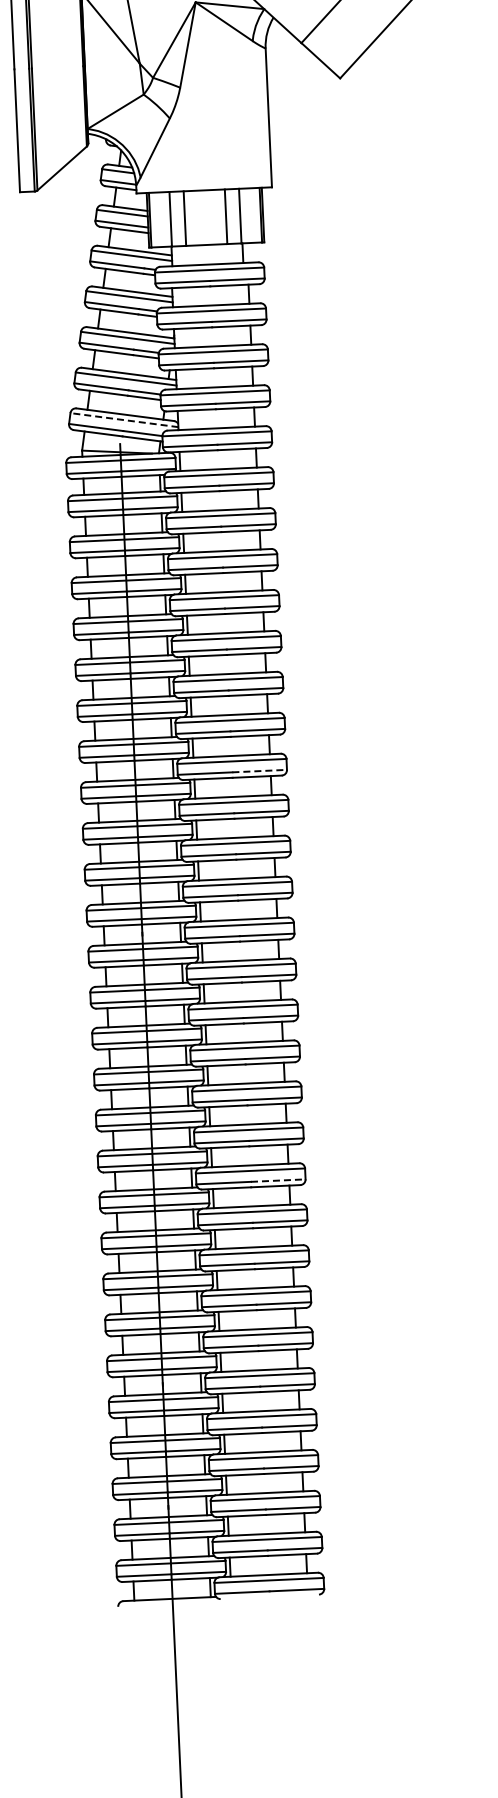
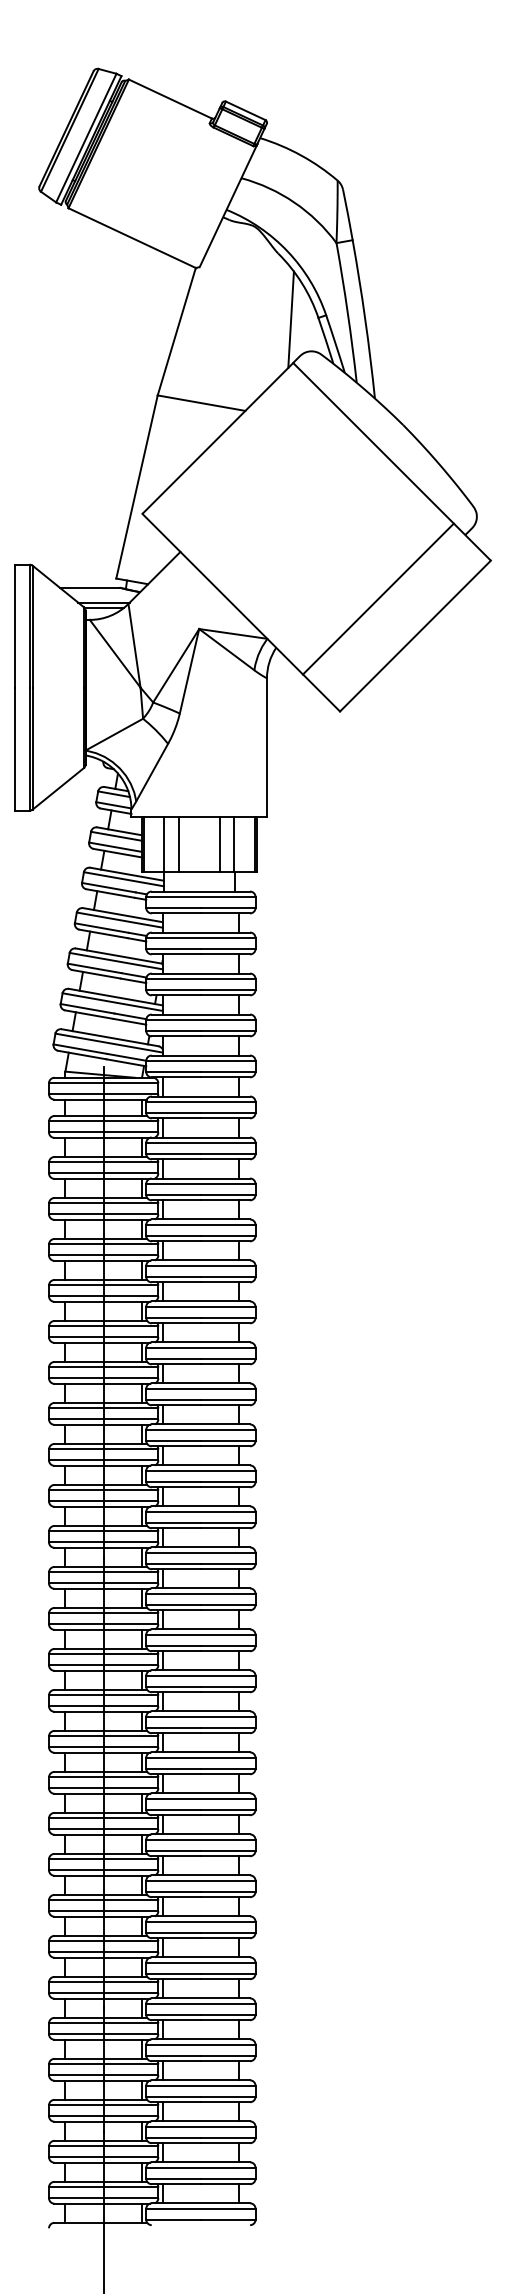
line: (123, 420) -> (108, 1043), dashed -> solid
line: (259, 770) -> (228, 1399), dashed -> solid
line: (278, 1180) -> (228, 1809), dashed -> solid

